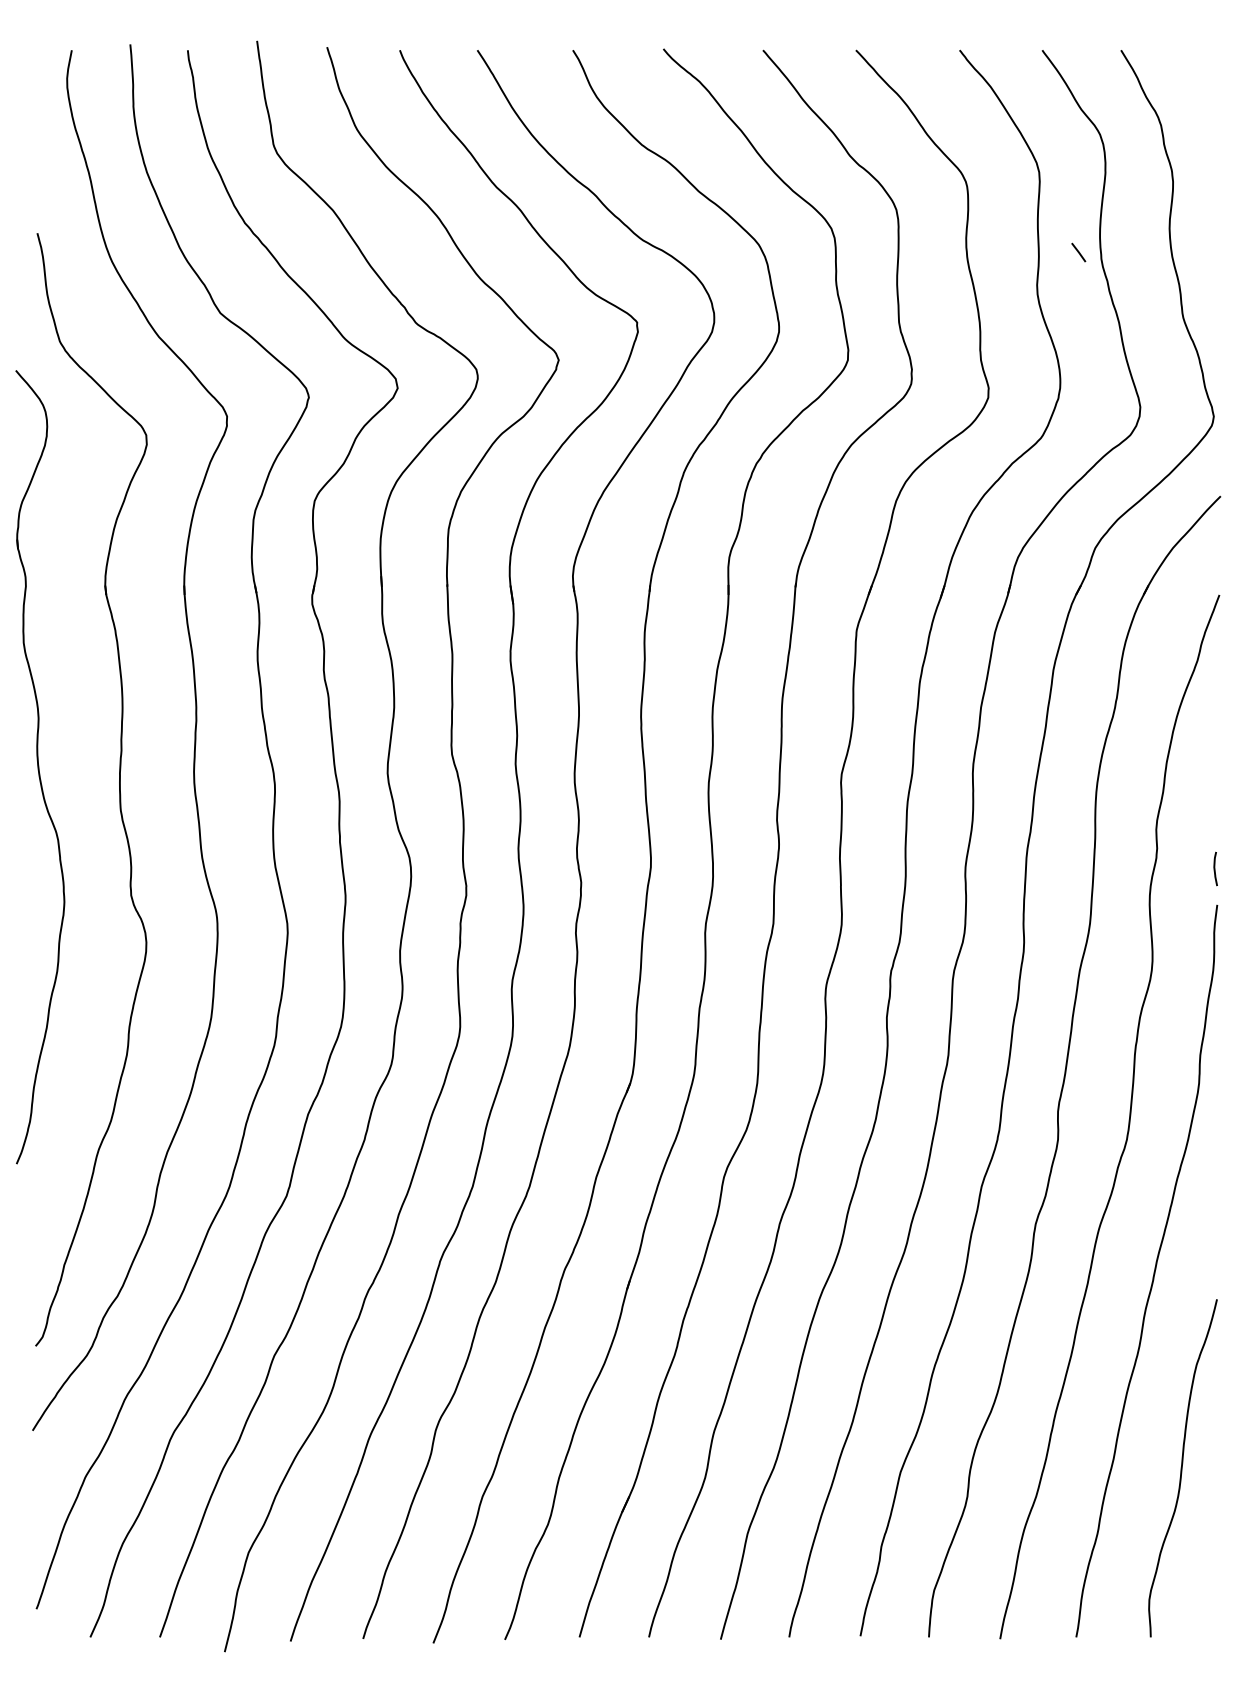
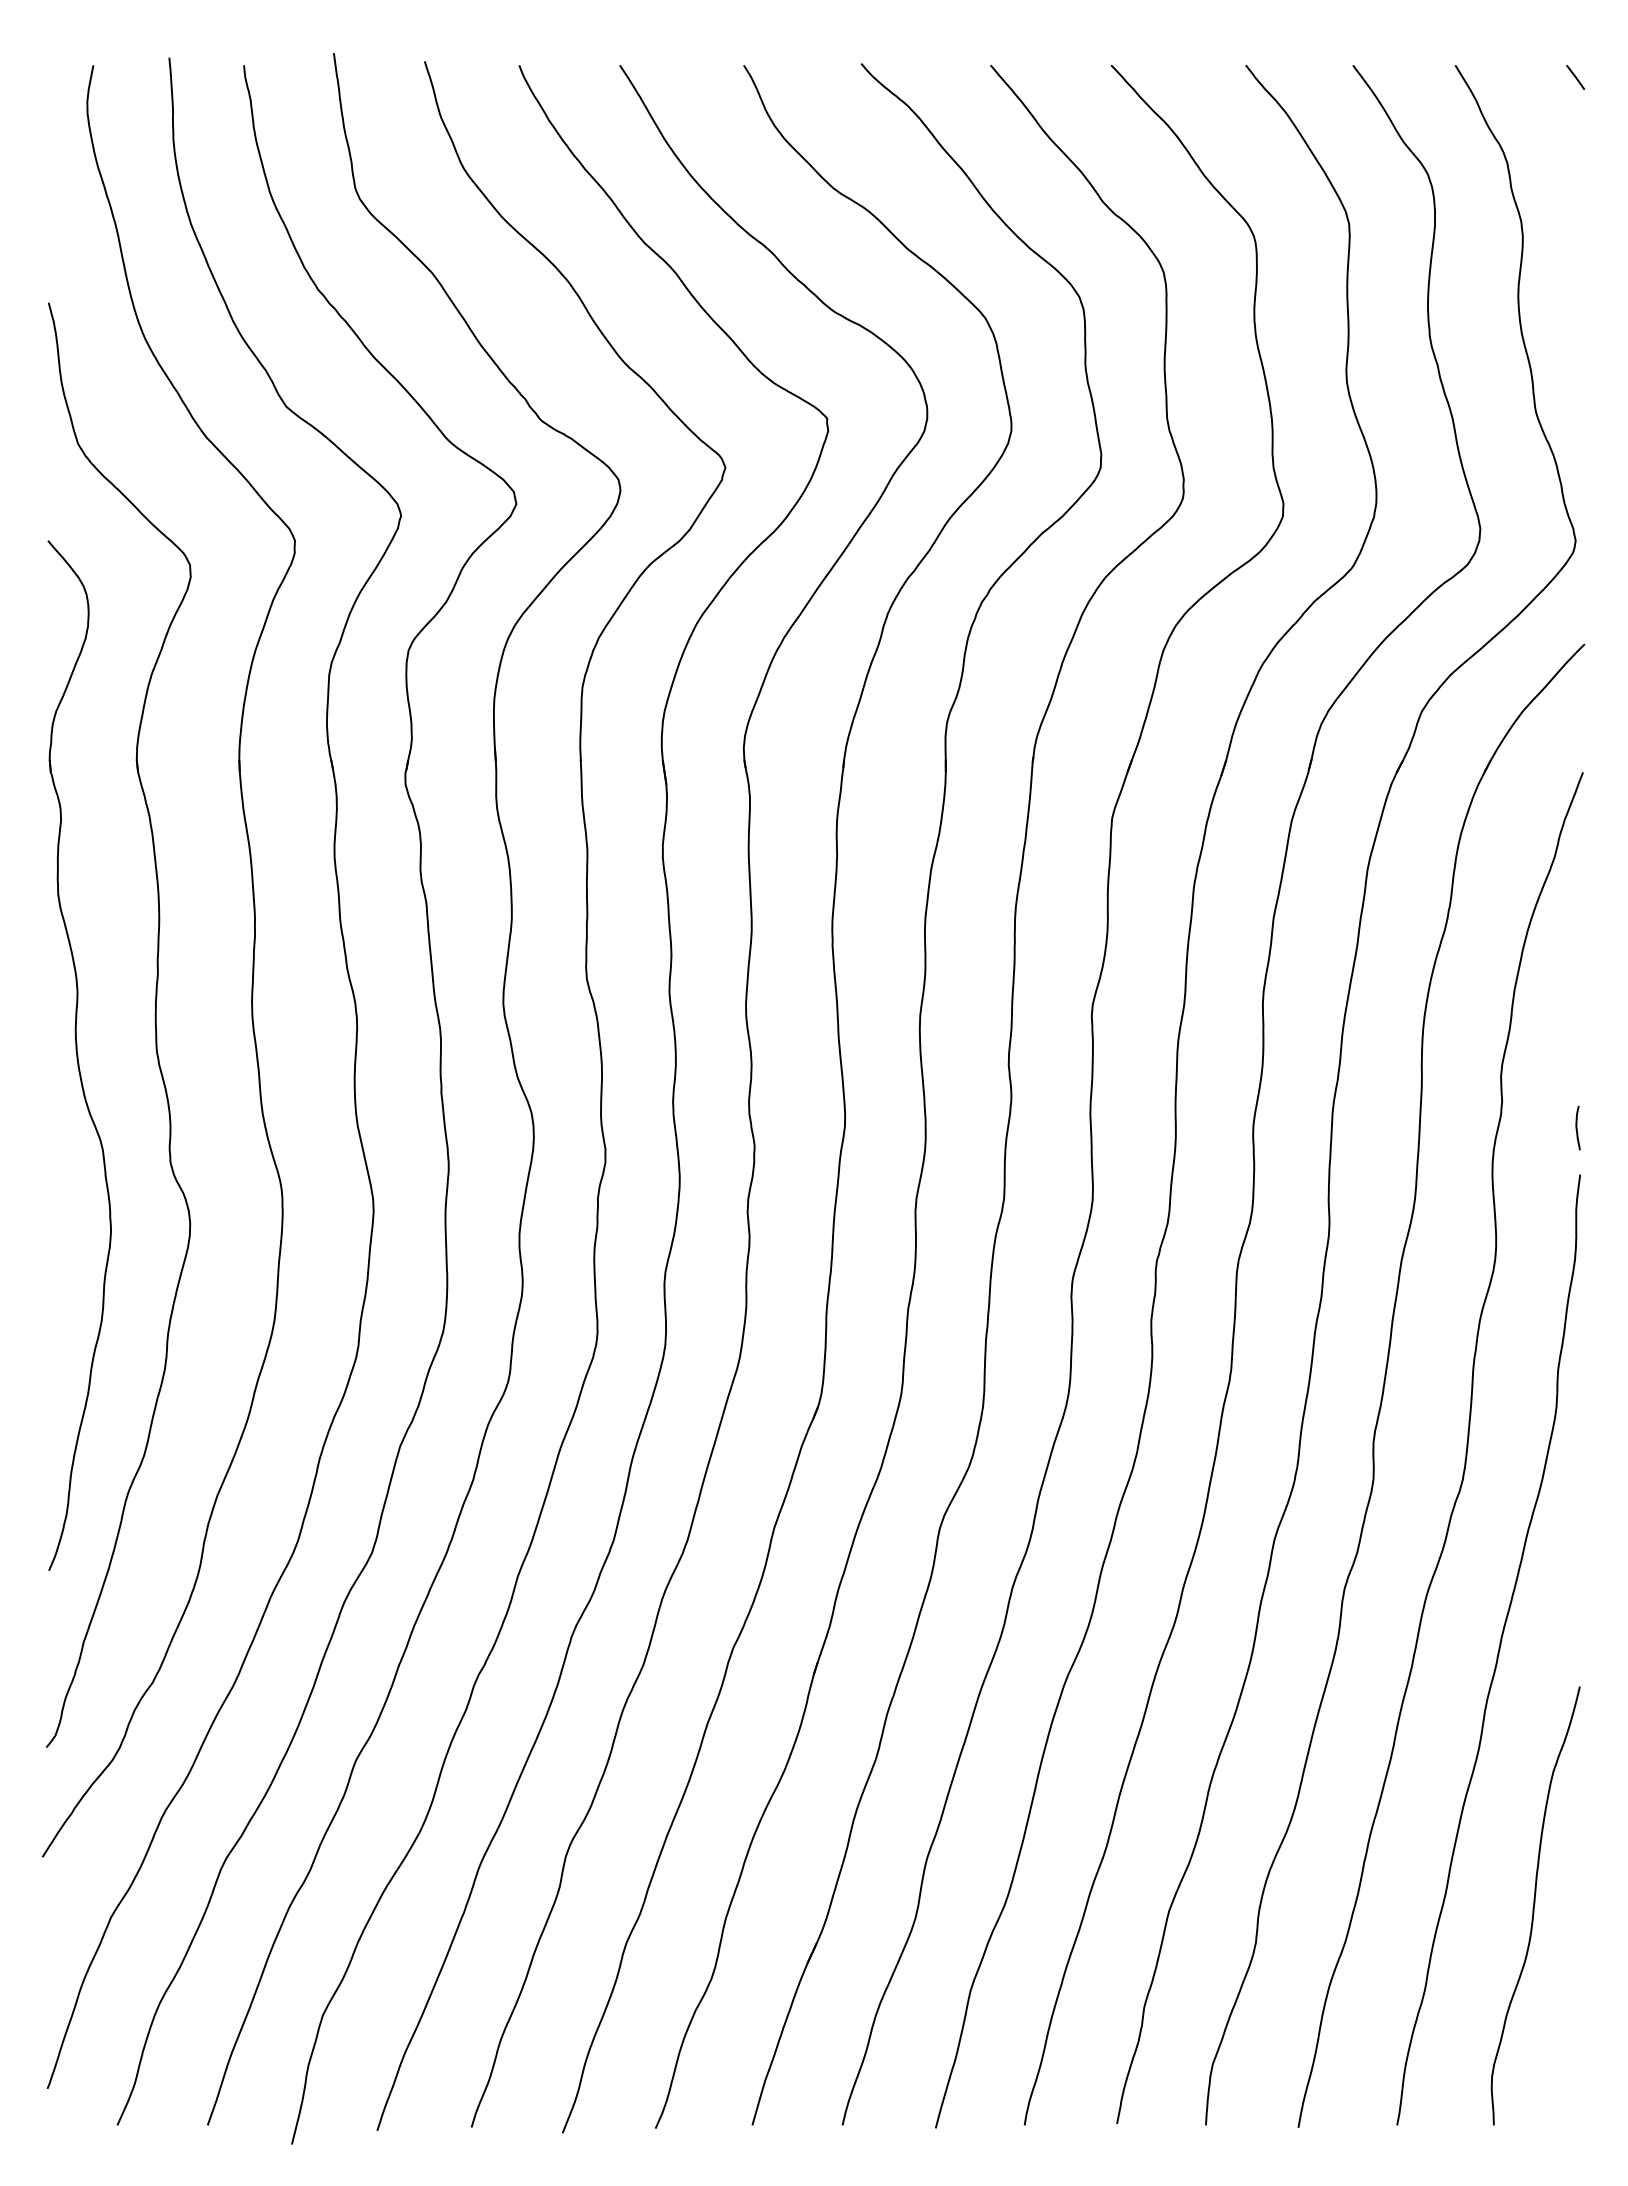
line: (1078, 252) -> (1575, 77), moved
part: (40, 767) -> (79, 1056), moved

